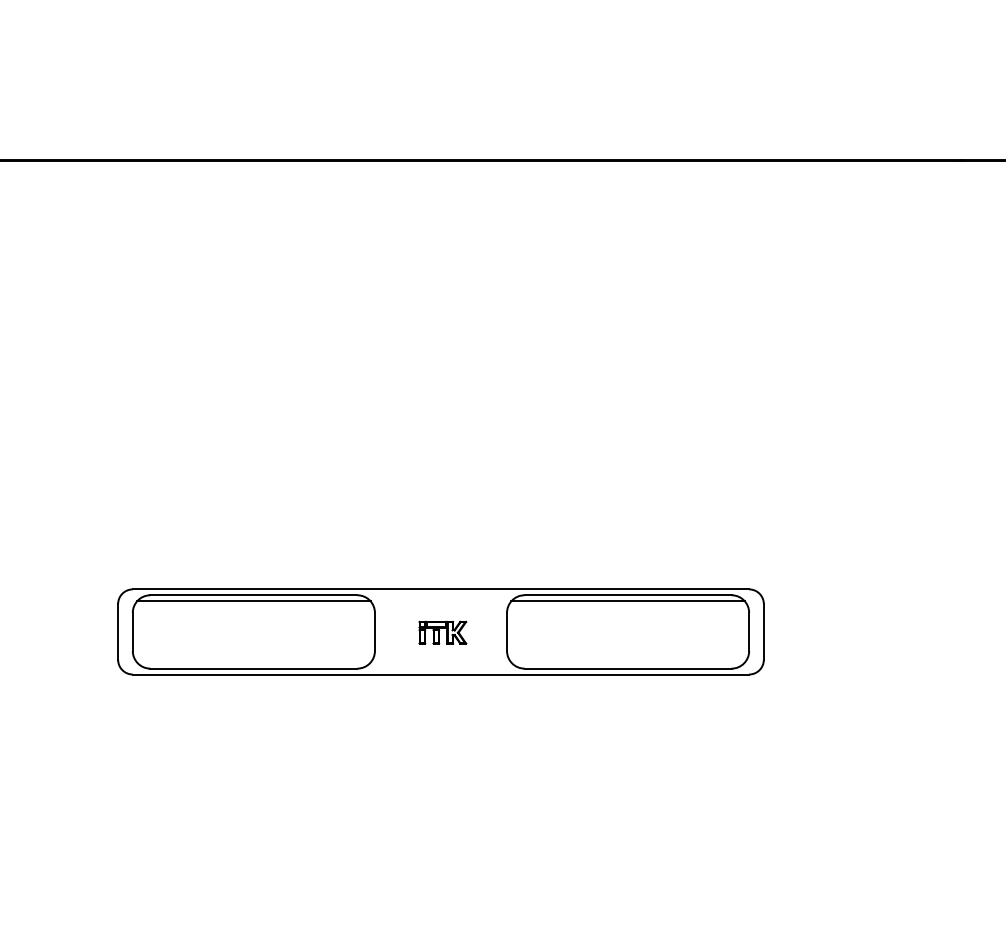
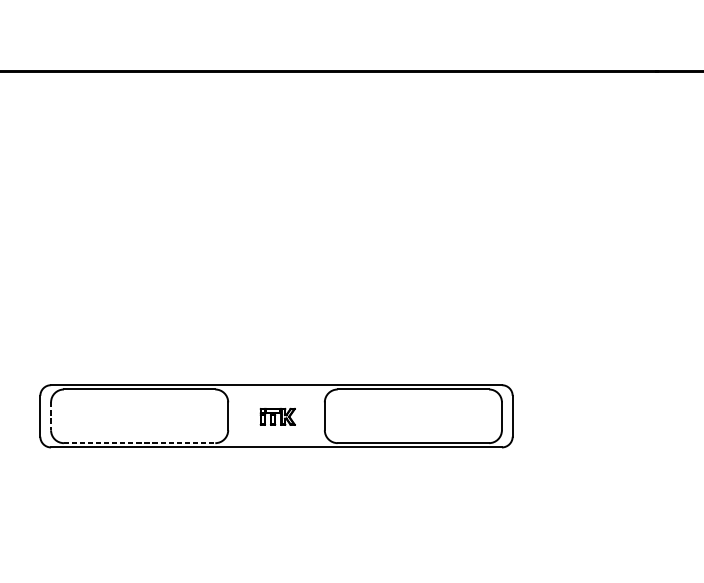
line: (253, 601) -> (139, 394), removed
line: (627, 601) -> (412, 394), removed
line: (132, 632) -> (50, 416), solid -> dashed
line: (254, 668) -> (140, 443), solid -> dashed

